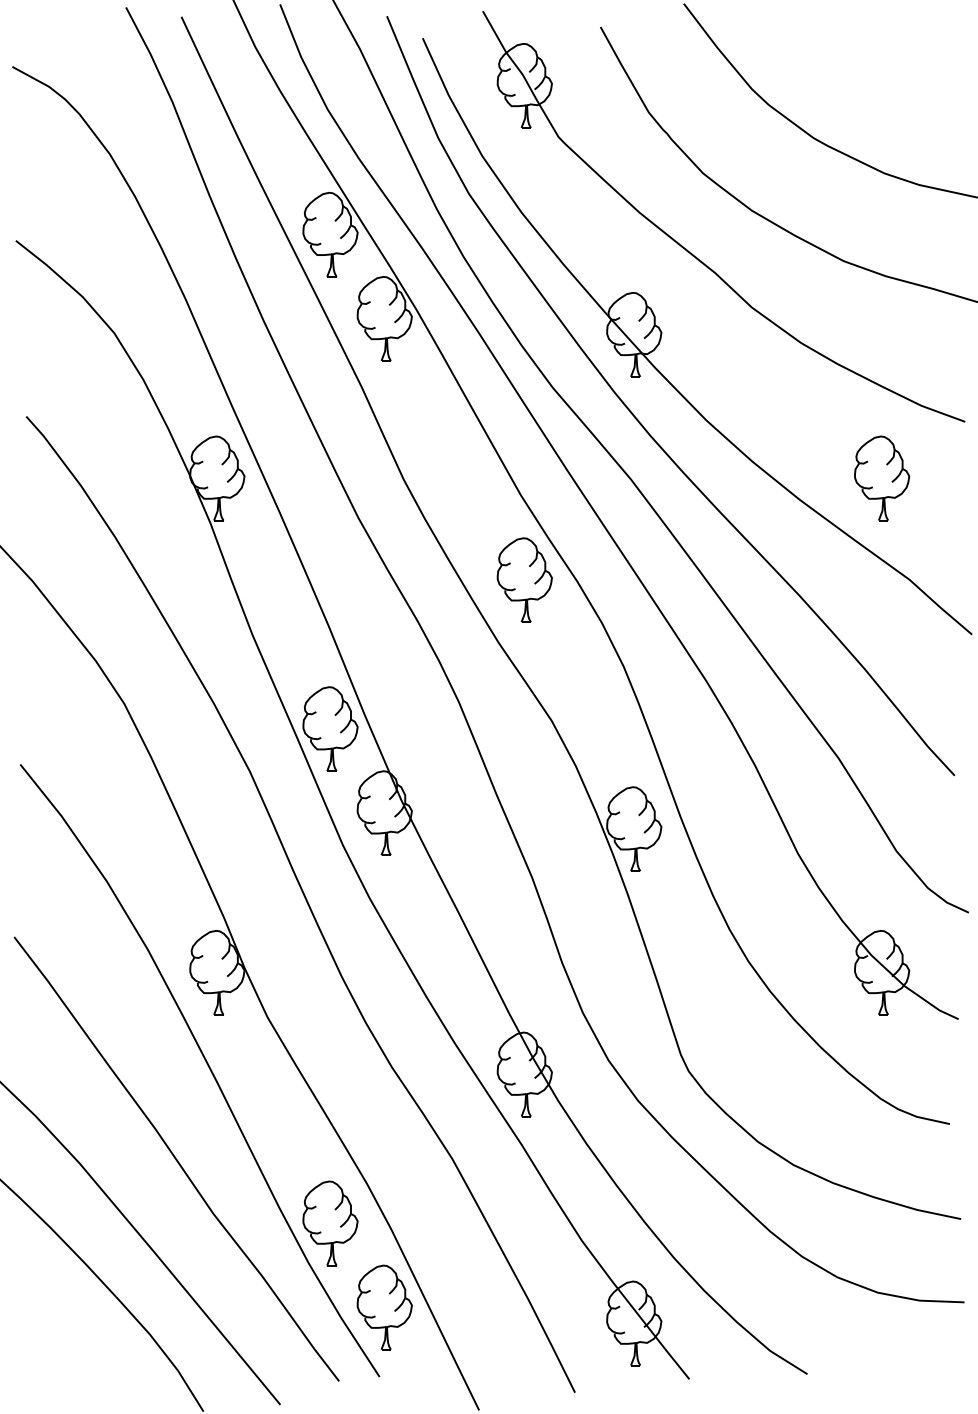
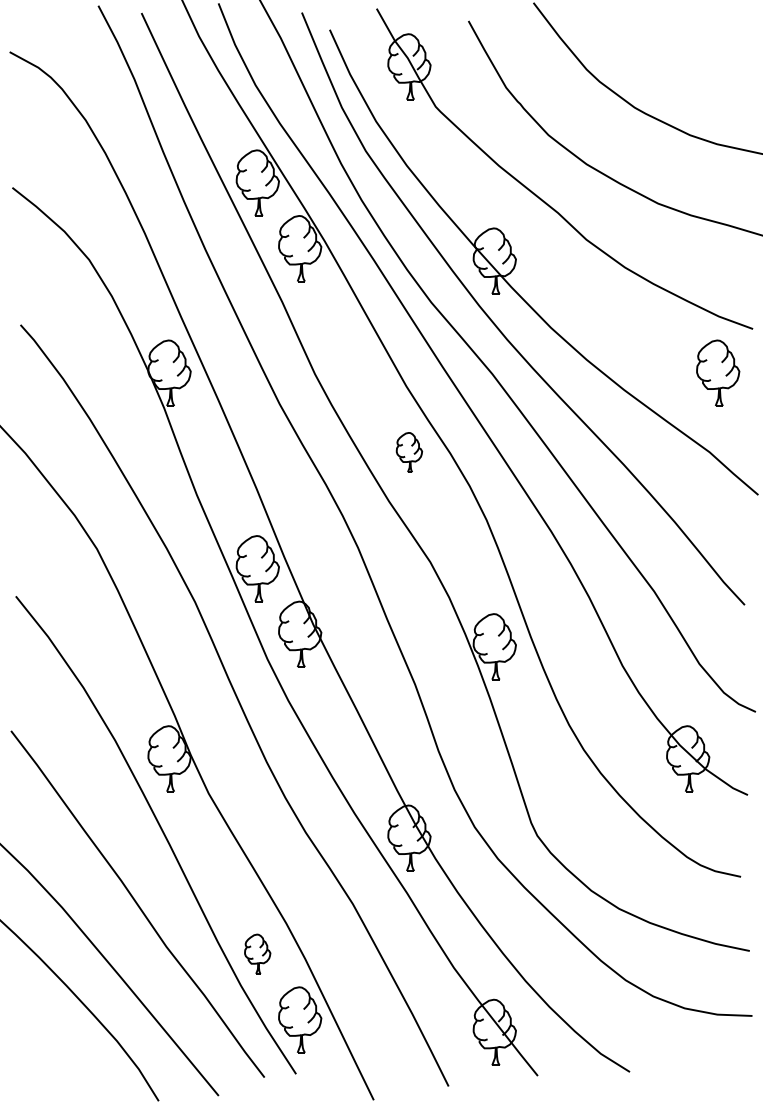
part: (882, 477) -> (718, 372), moved
part: (524, 580) -> (409, 452), size x0.6
part: (330, 1222) -> (257, 953), size x0.6

